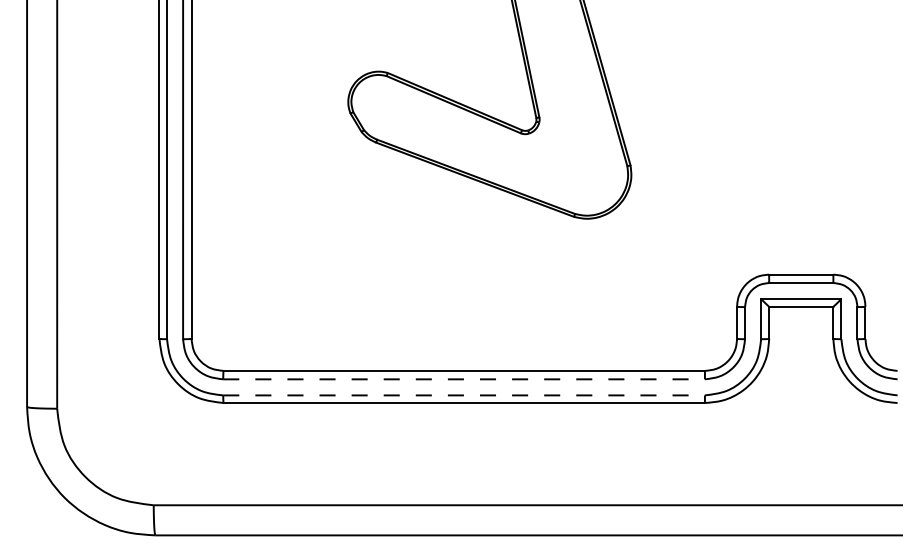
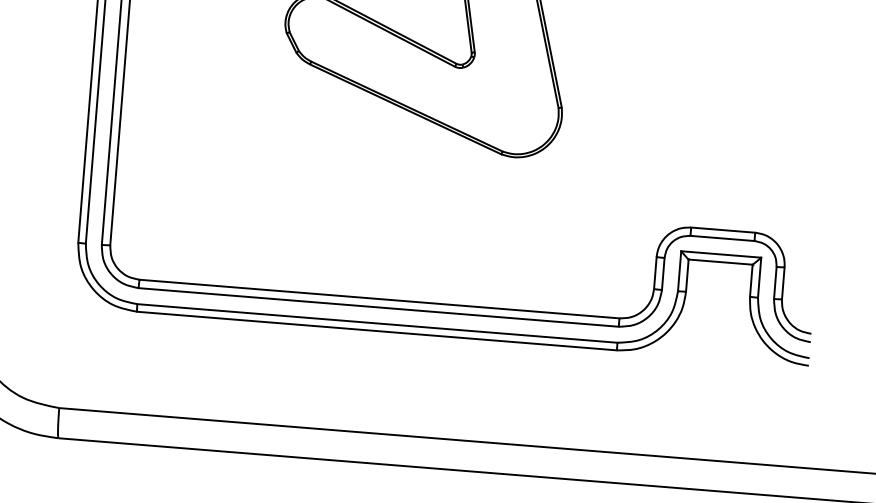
line: (464, 379) -> (379, 307), dashed -> solid
line: (464, 395) -> (377, 323), dashed -> solid

